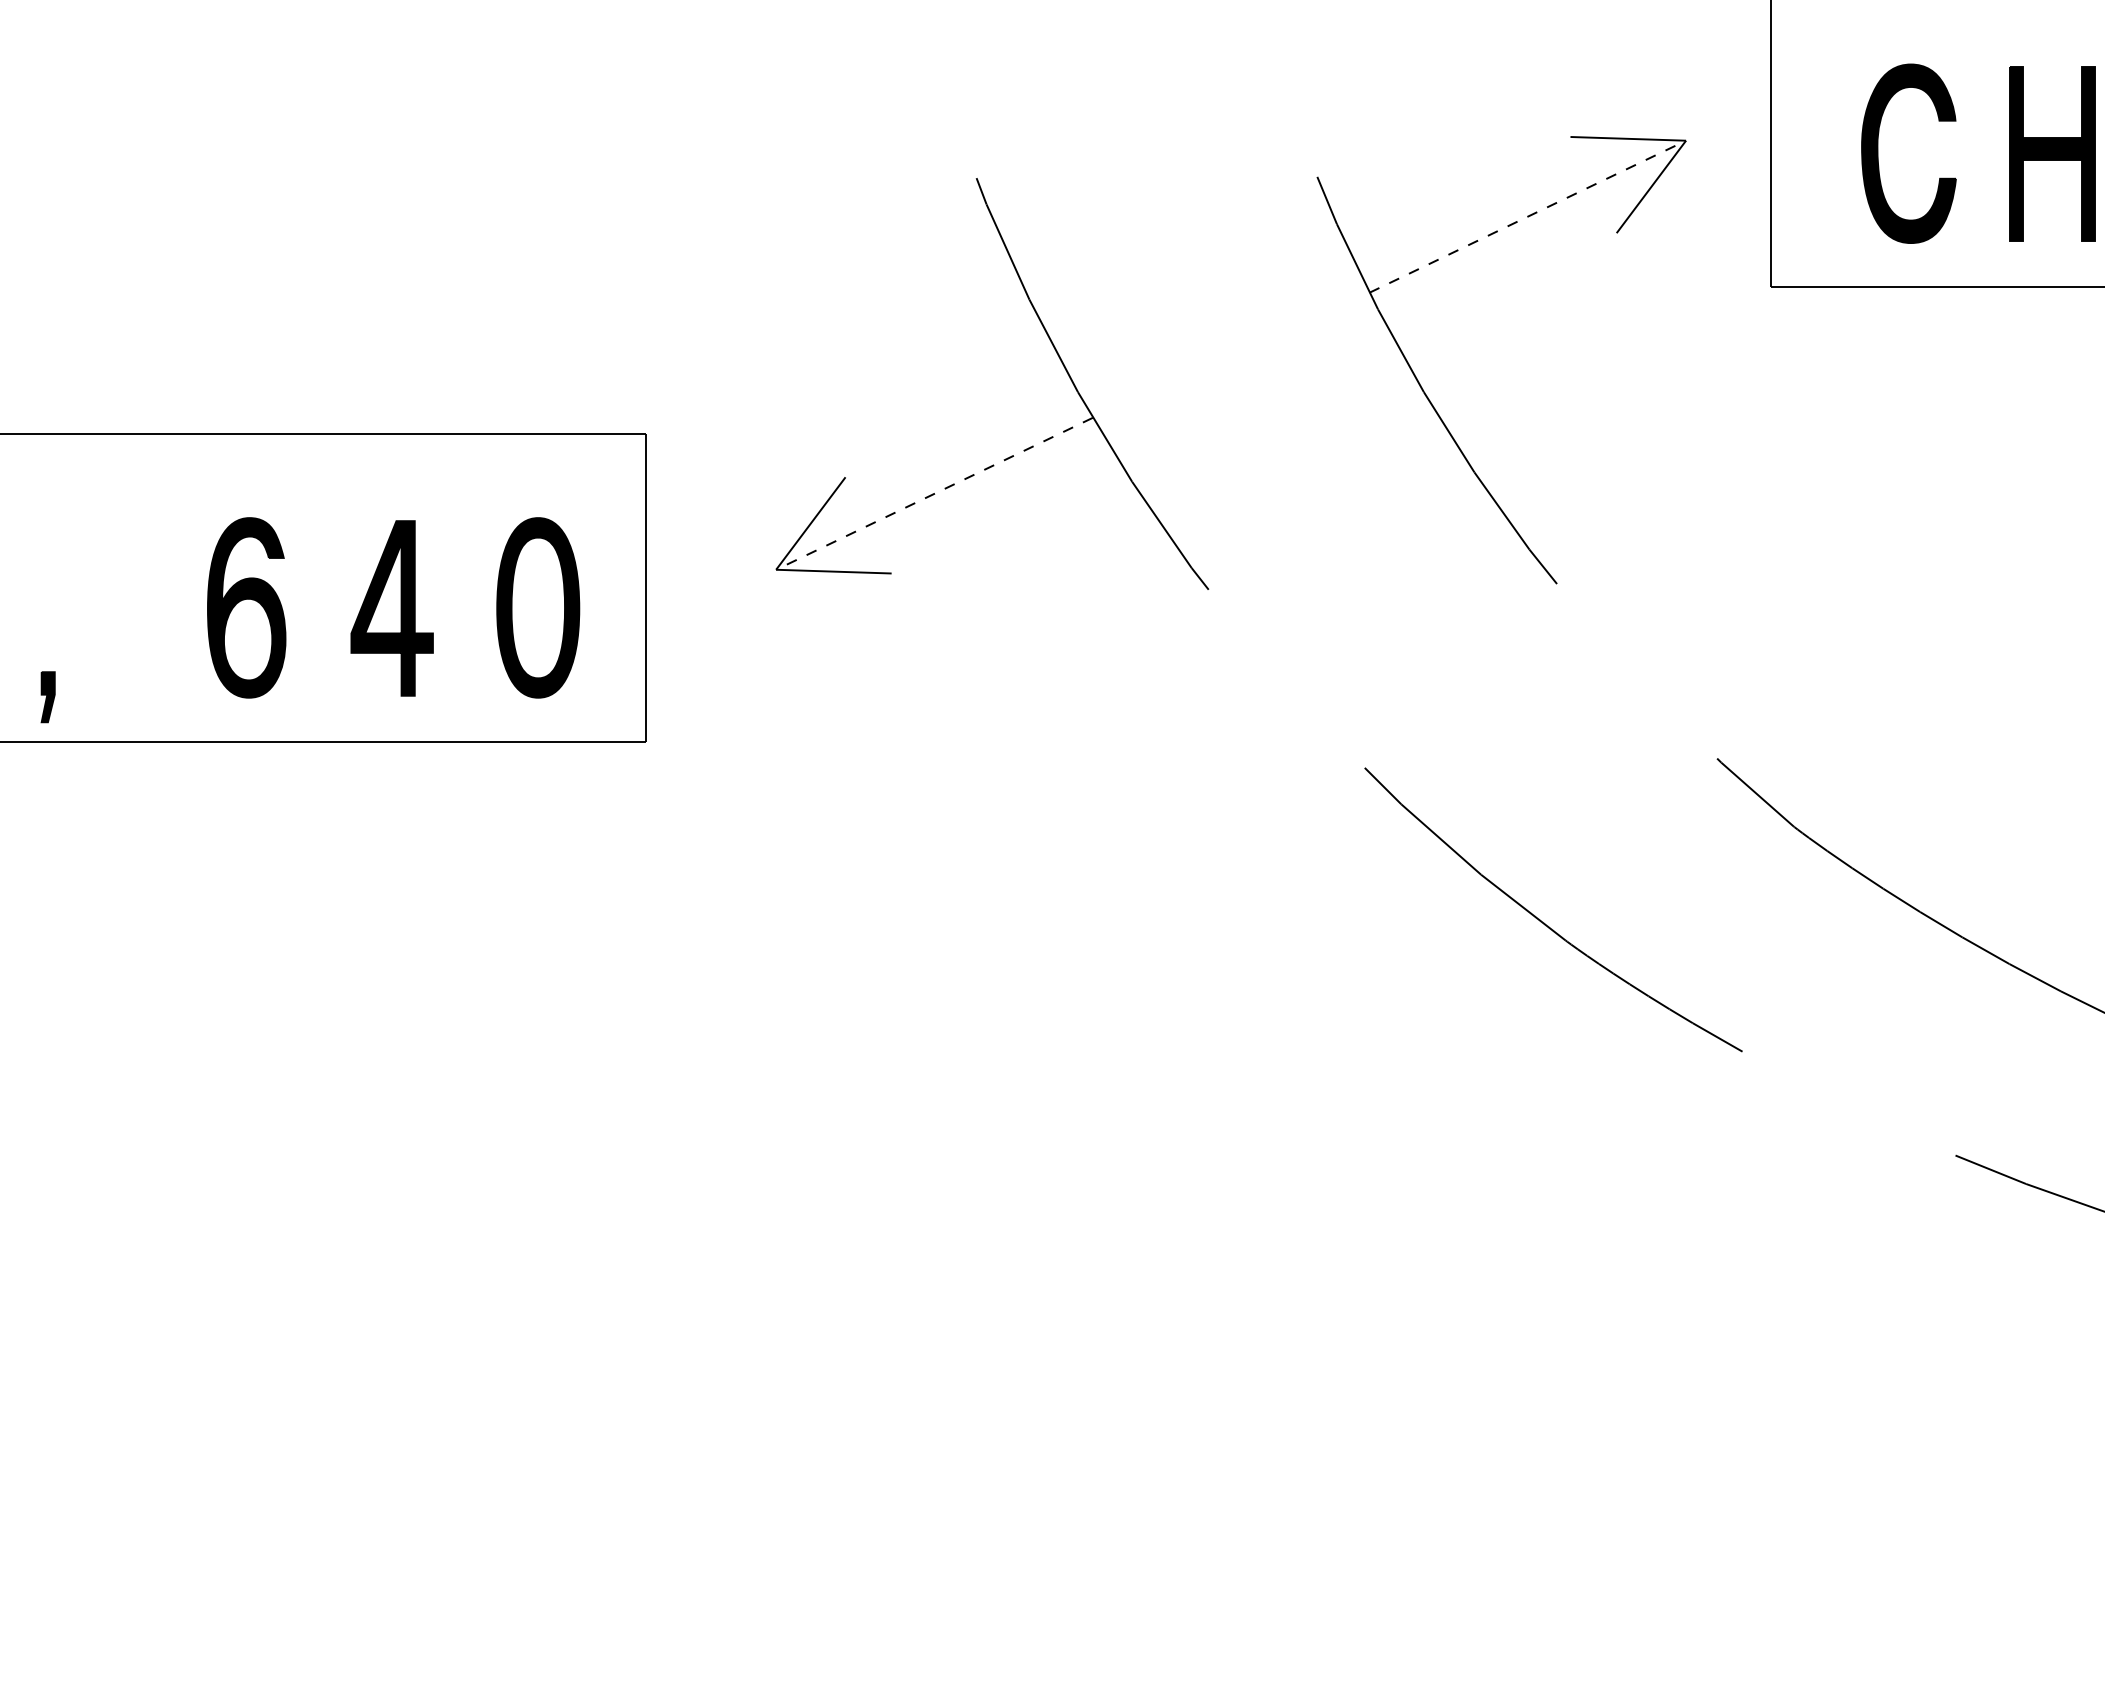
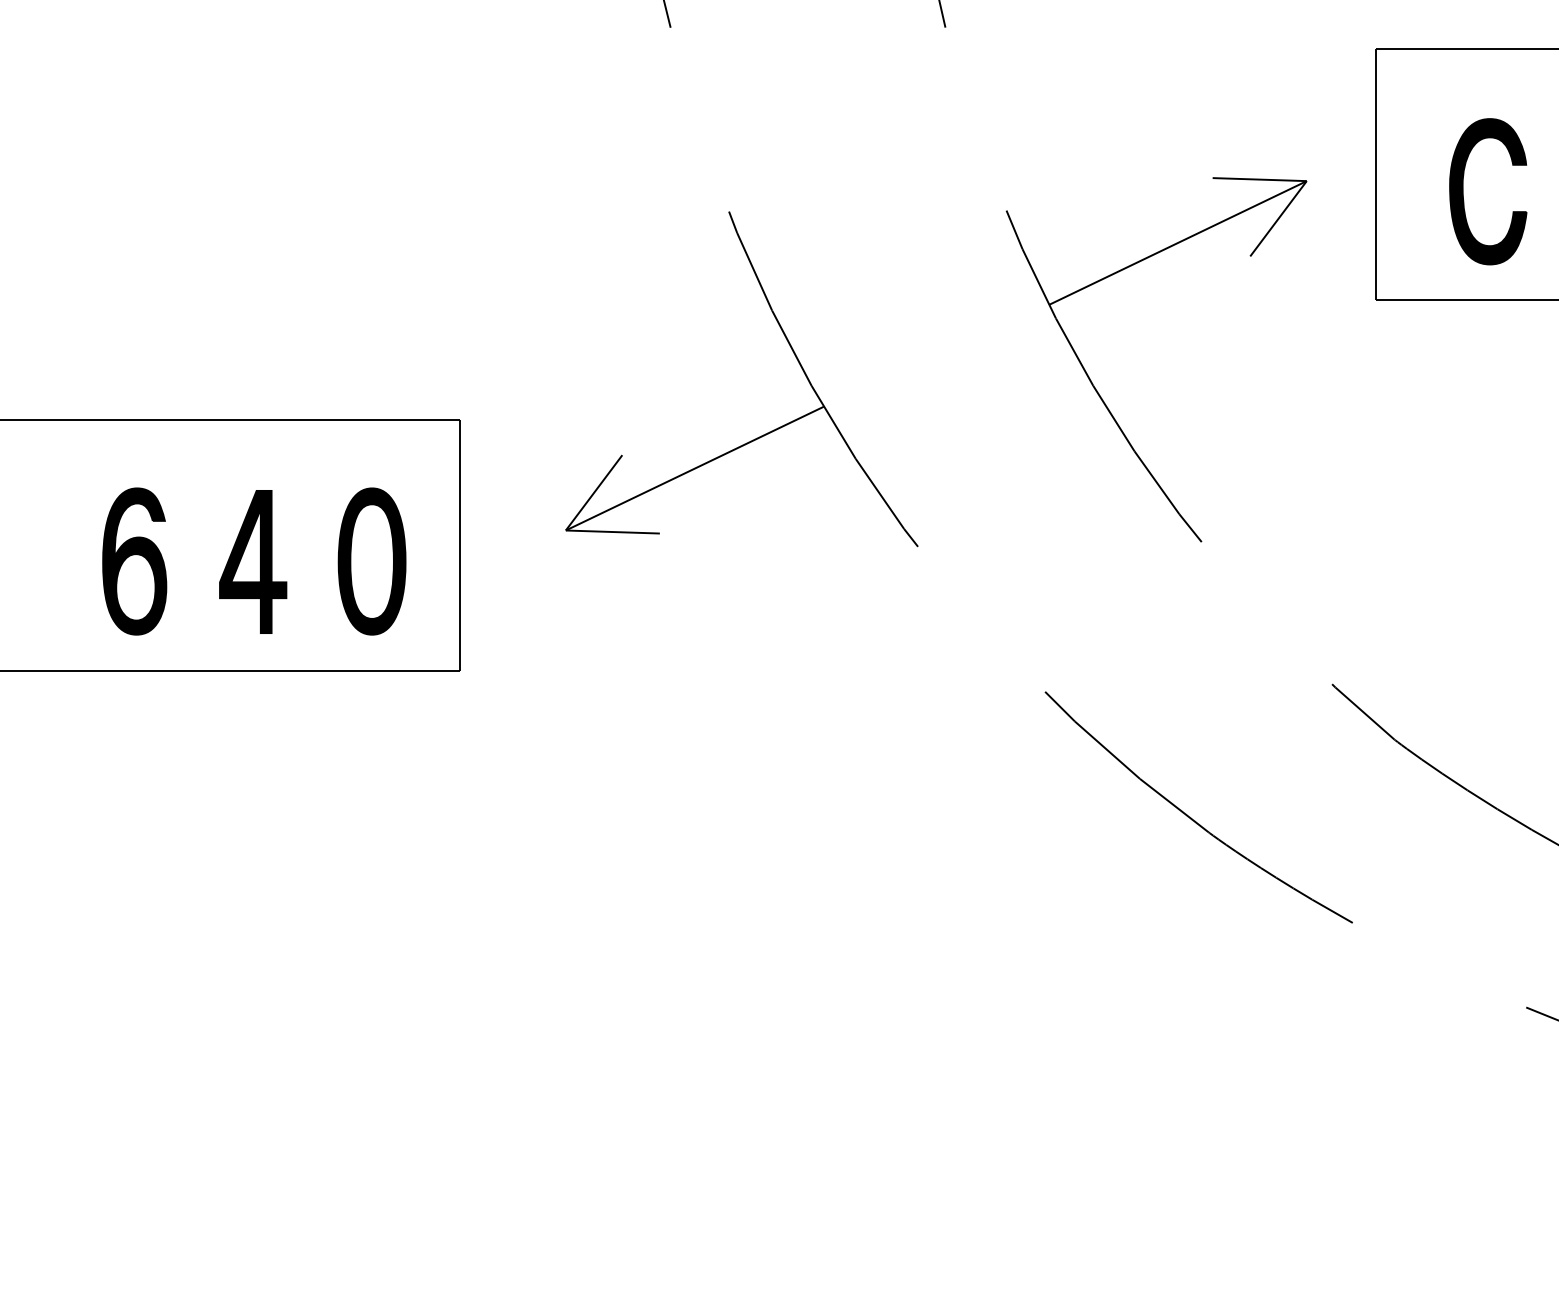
line: (1527, 216) -> (1177, 242), dashed -> solid
line: (934, 493) -> (694, 468), dashed -> solid

